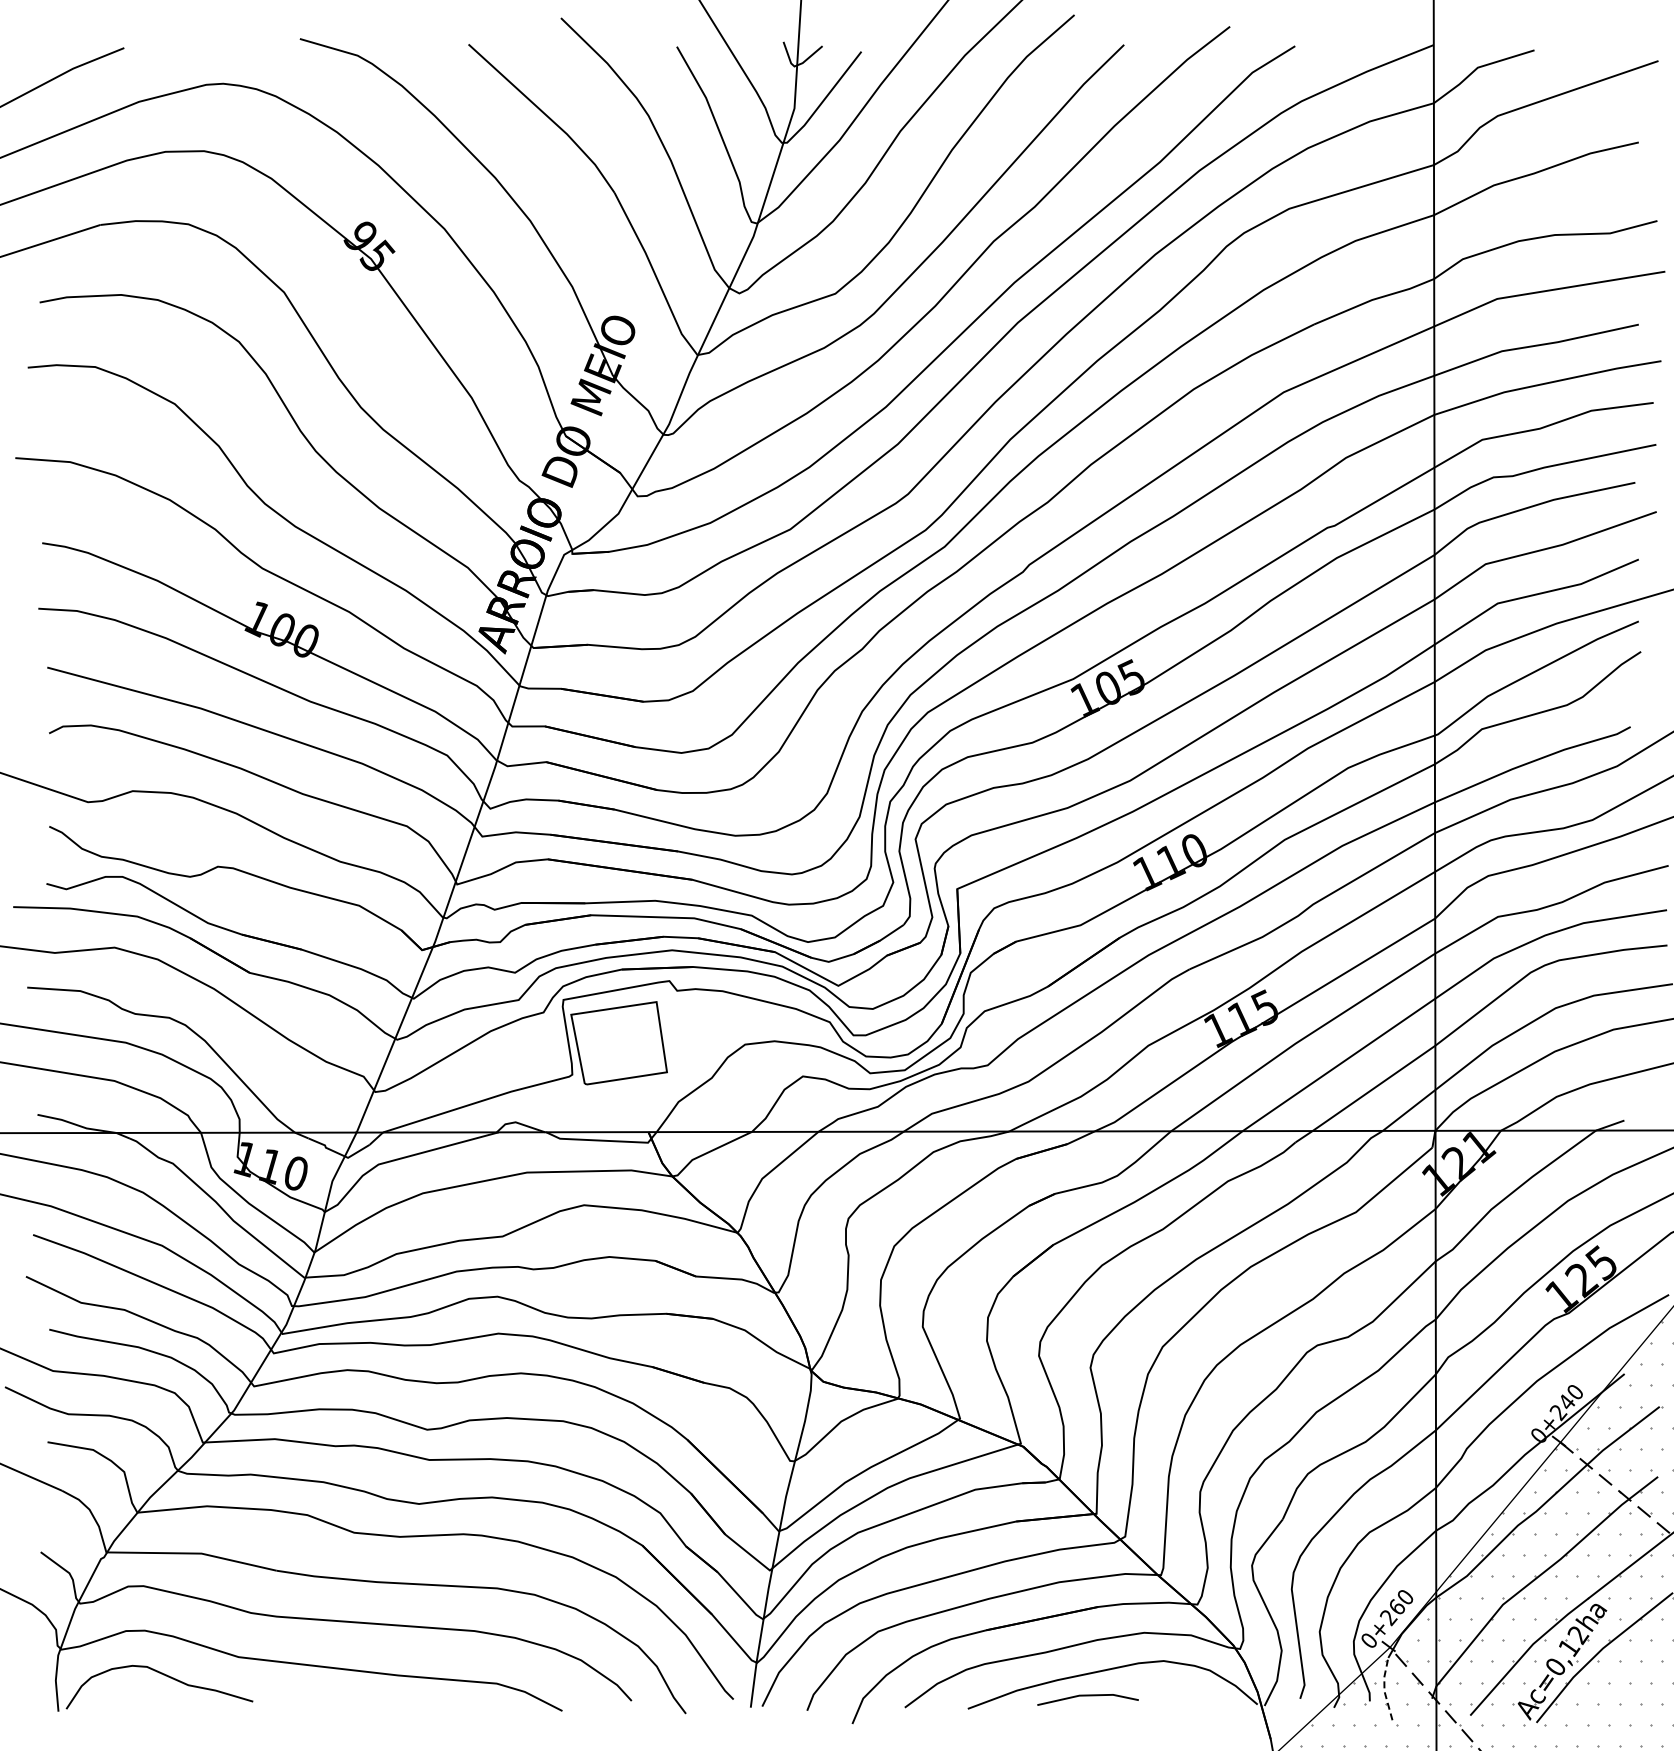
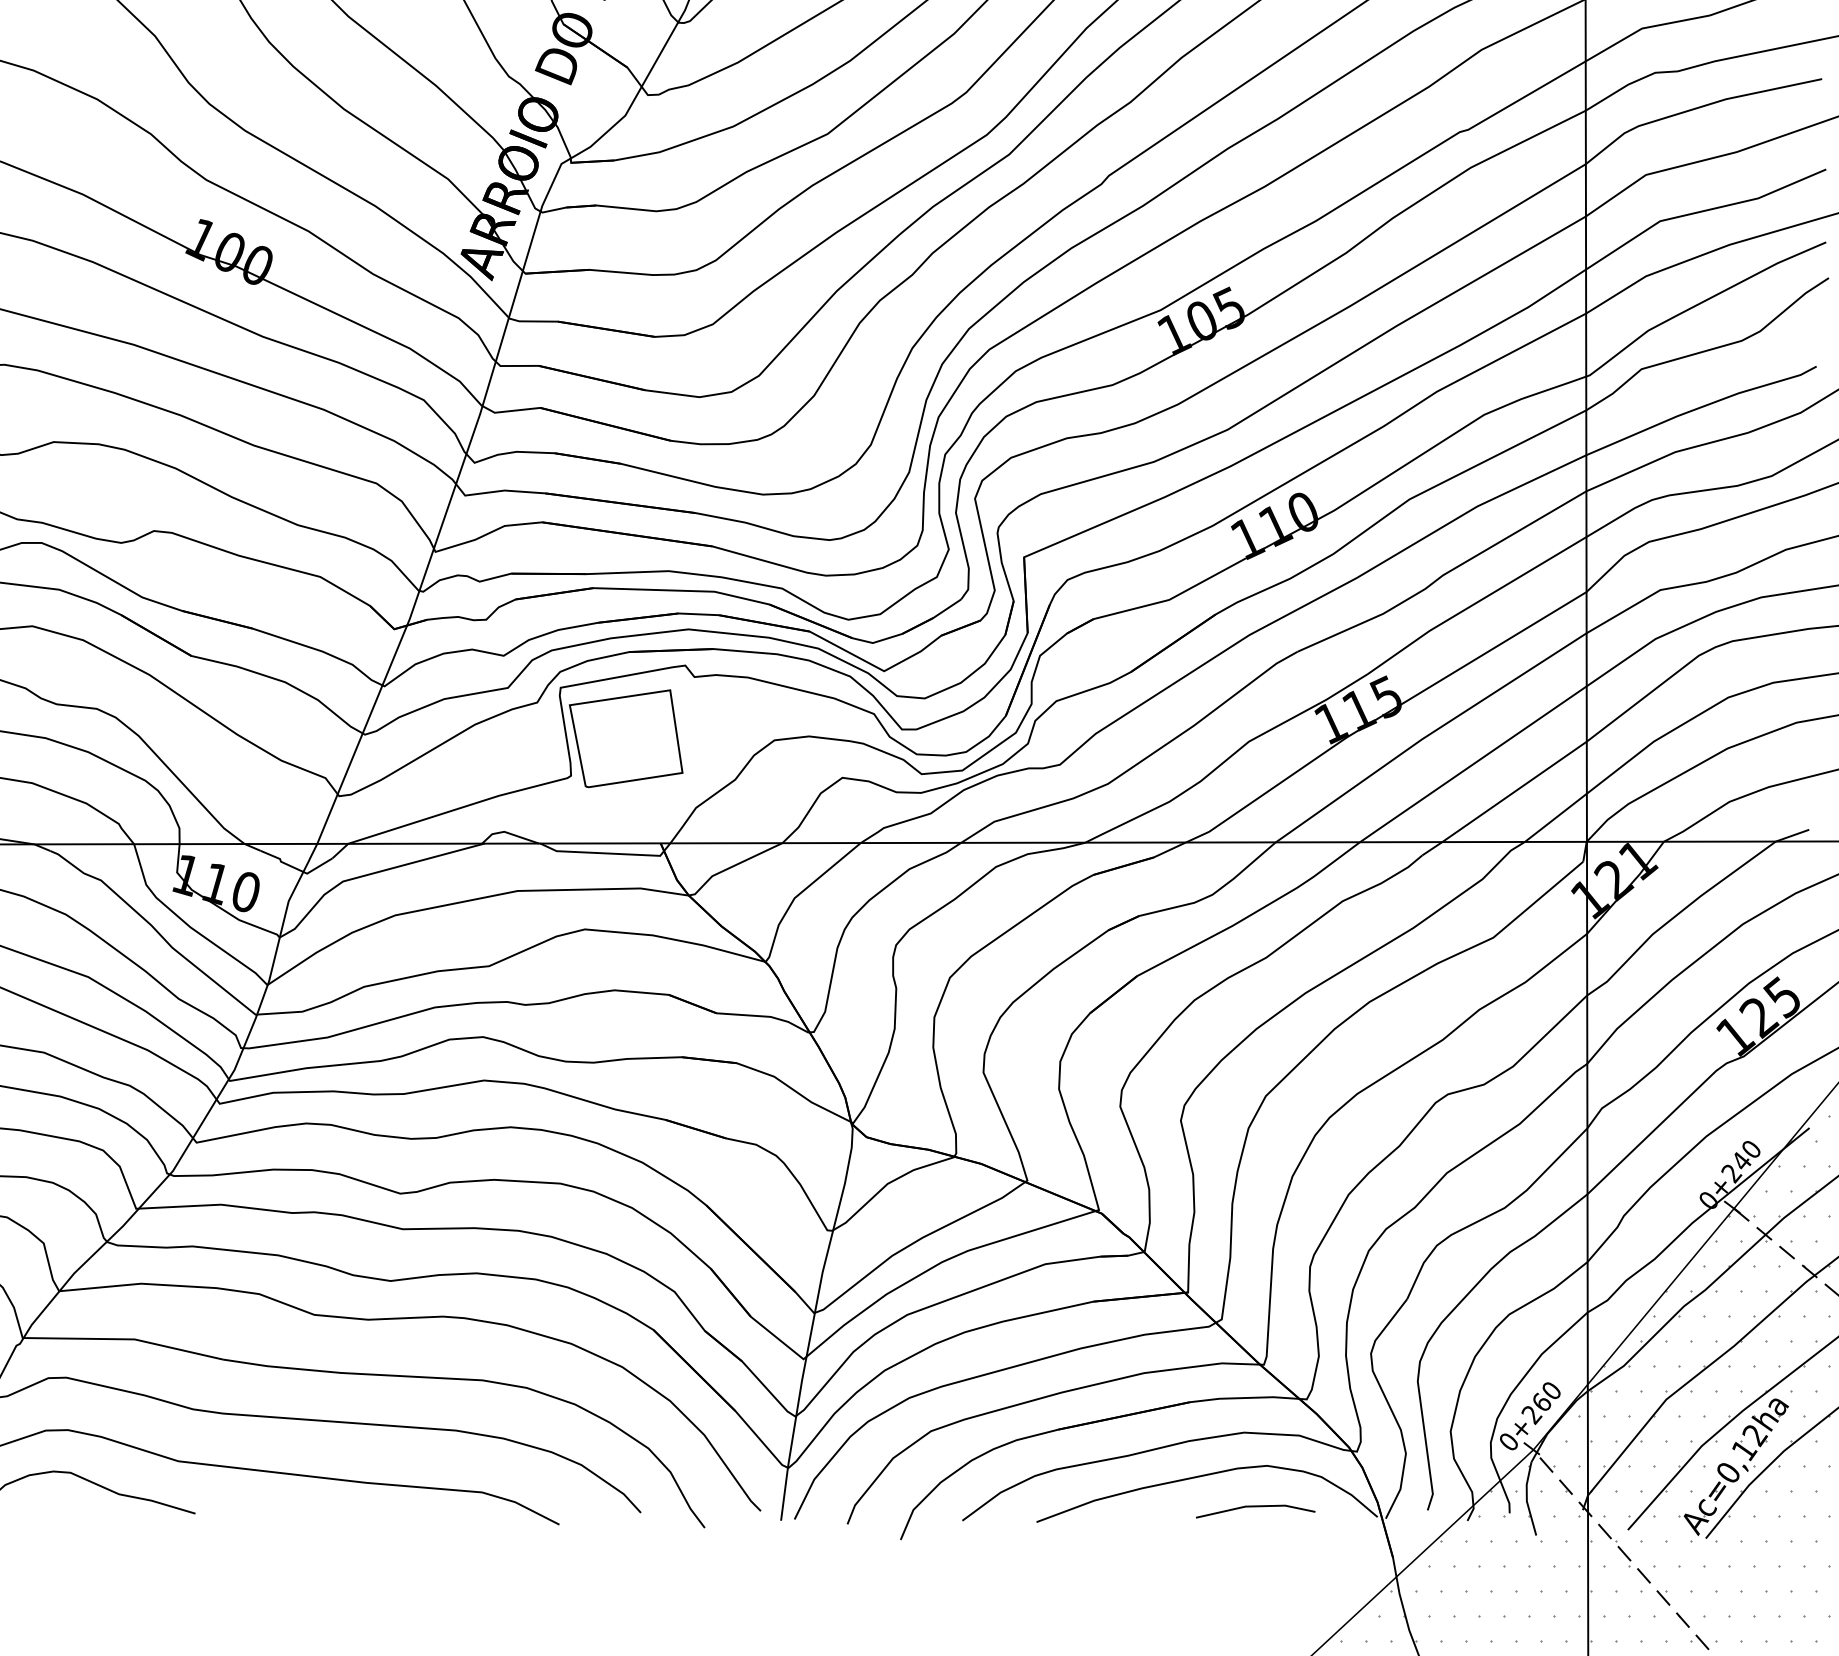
line: (1384, 1689) -> (1526, 1499), dashed -> solid
line: (1087, 1696) -> (1255, 1507), moved

